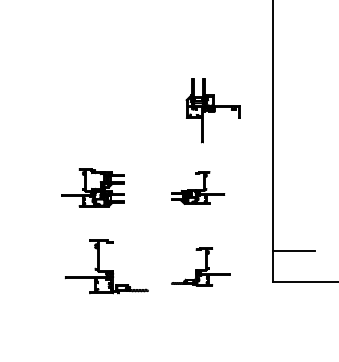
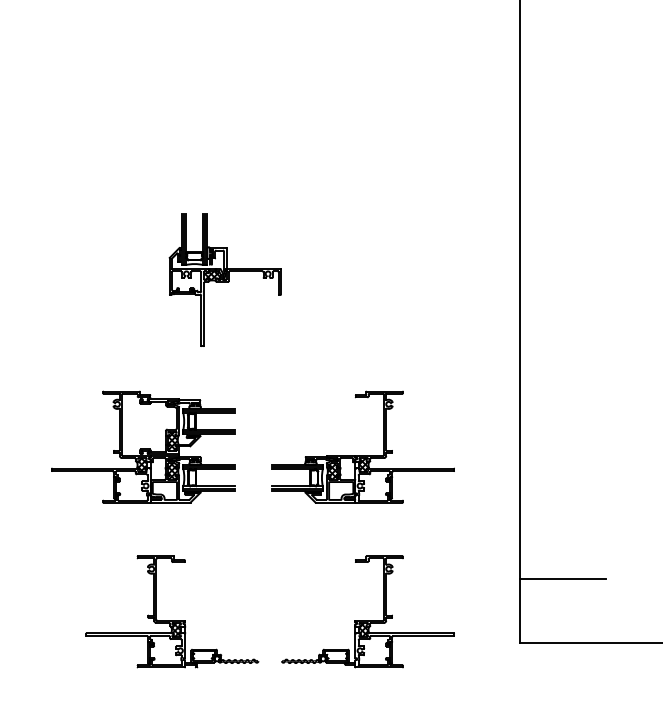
part: (212, 110) -> (223, 279), moved
part: (92, 187) -> (142, 446), size x1.43
part: (197, 187) -> (361, 446), size x1.67
part: (200, 266) -> (367, 611), size x1.43

